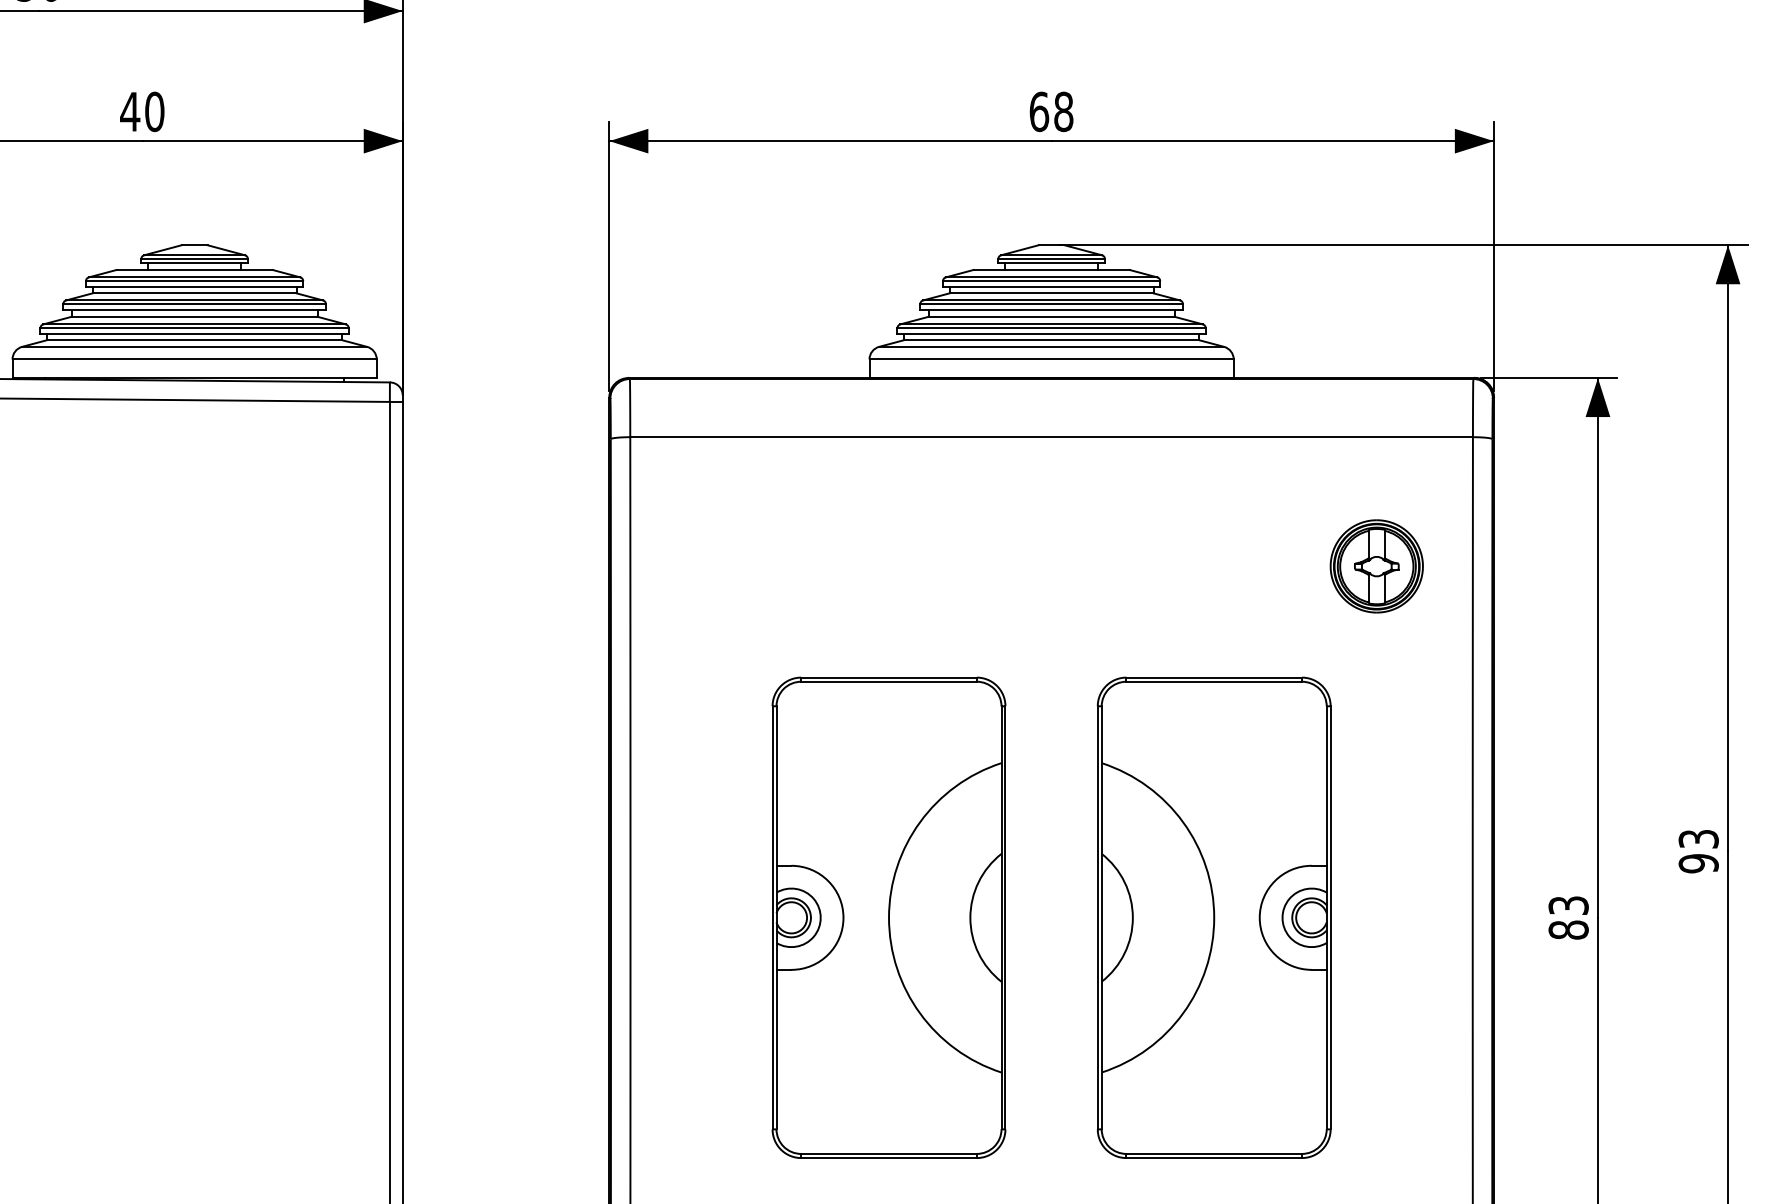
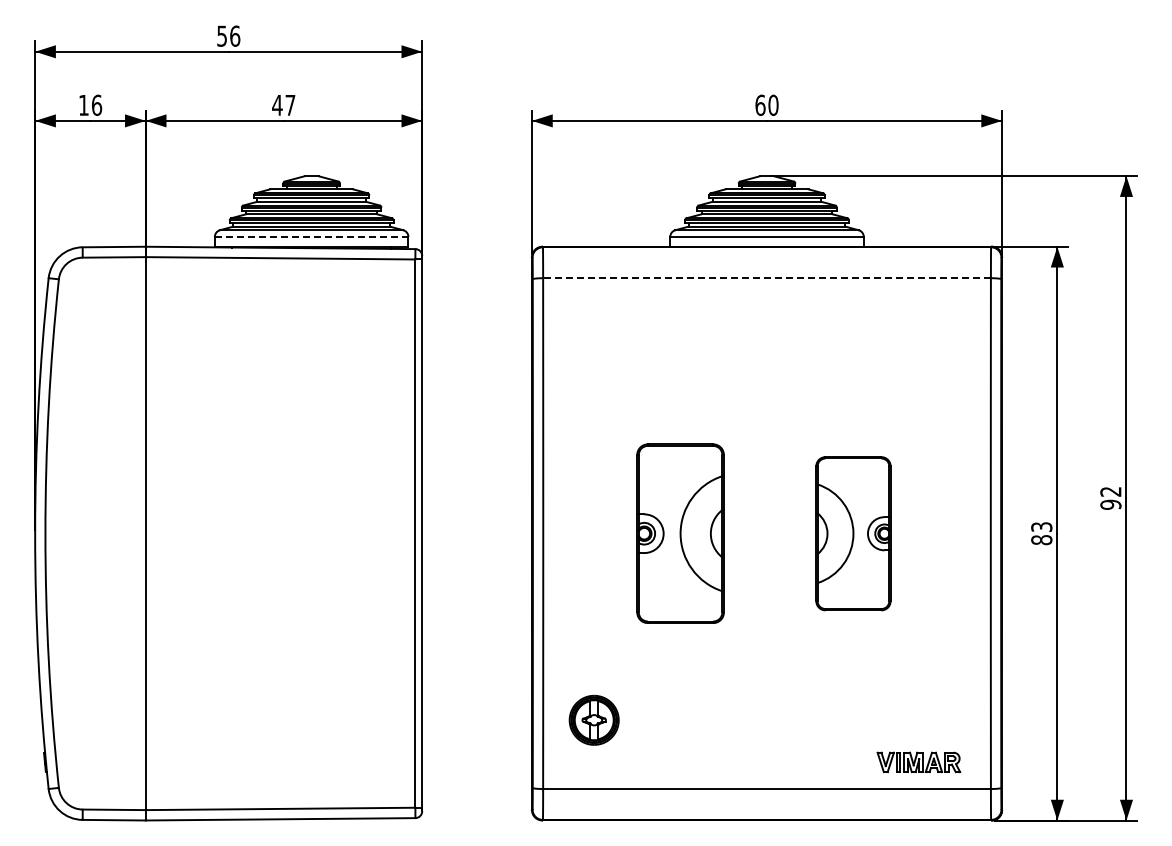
text: (154, 110) -> (290, 104), 40 -> 47
text: (1063, 112) -> (773, 105), 68 -> 60
line: (194, 358) -> (311, 236), solid -> dashed
line: (1052, 437) -> (767, 278), solid -> dashed
part: (1376, 565) -> (939, 346), removed
text: (1697, 838) -> (1110, 491), 93 -> 92
part: (888, 917) -> (680, 533), size x0.7
part: (1214, 917) -> (853, 533), size x0.6

